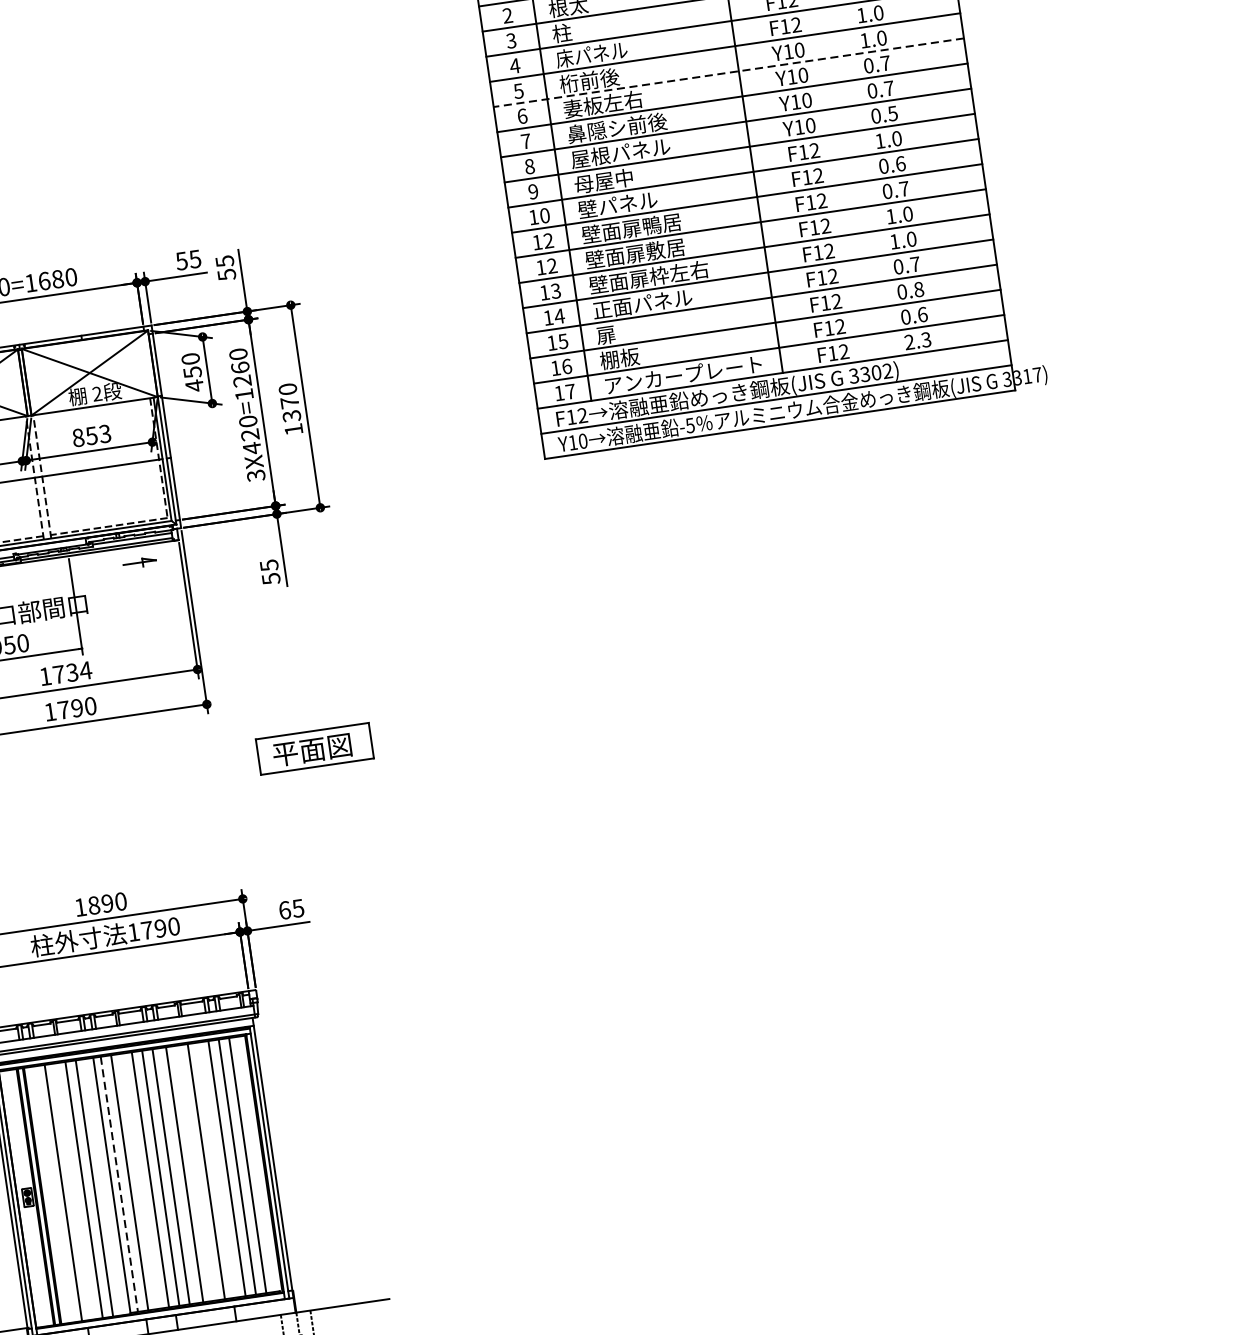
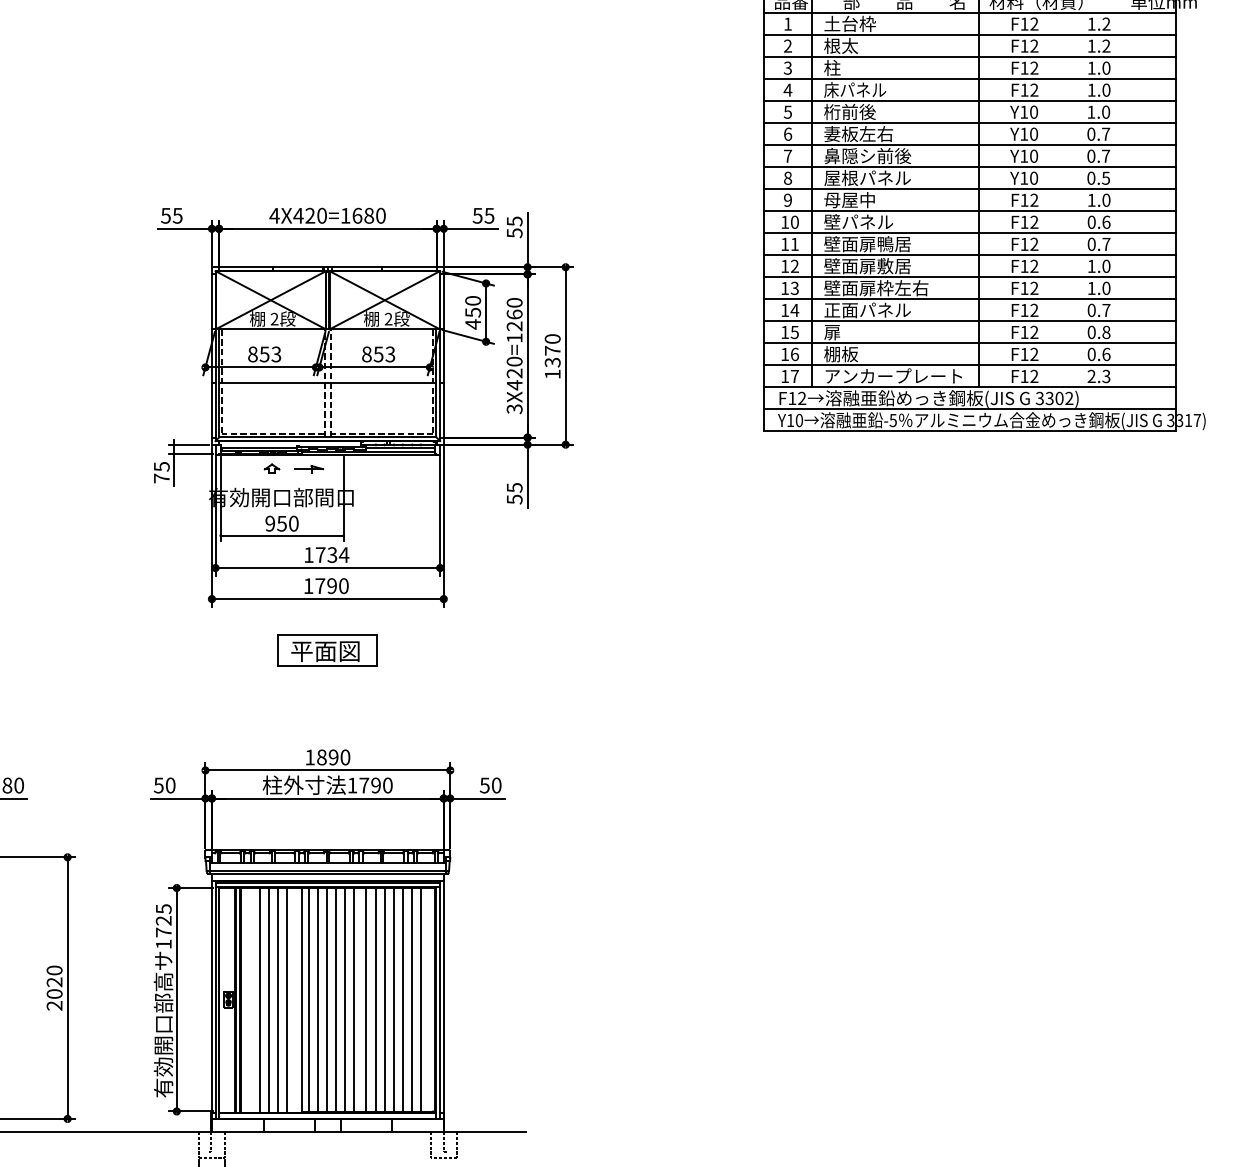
line: (728, 72) -> (970, 122), dashed -> solid
text: (548, 239) -> (794, 243), 12 -> 11
part: (140, 562) -> (309, 469), moved
part: (314, 748) -> (327, 650), moved
text: (291, 909) -> (490, 785), 65 -> 50
line: (216, 1169) -> (393, 999), added
line: (195, 1172) -> (375, 999), added
line: (139, 1181) -> (326, 999), added
line: (119, 1184) -> (308, 999), dashed -> solid
line: (73, 1191) -> (268, 1000), added

